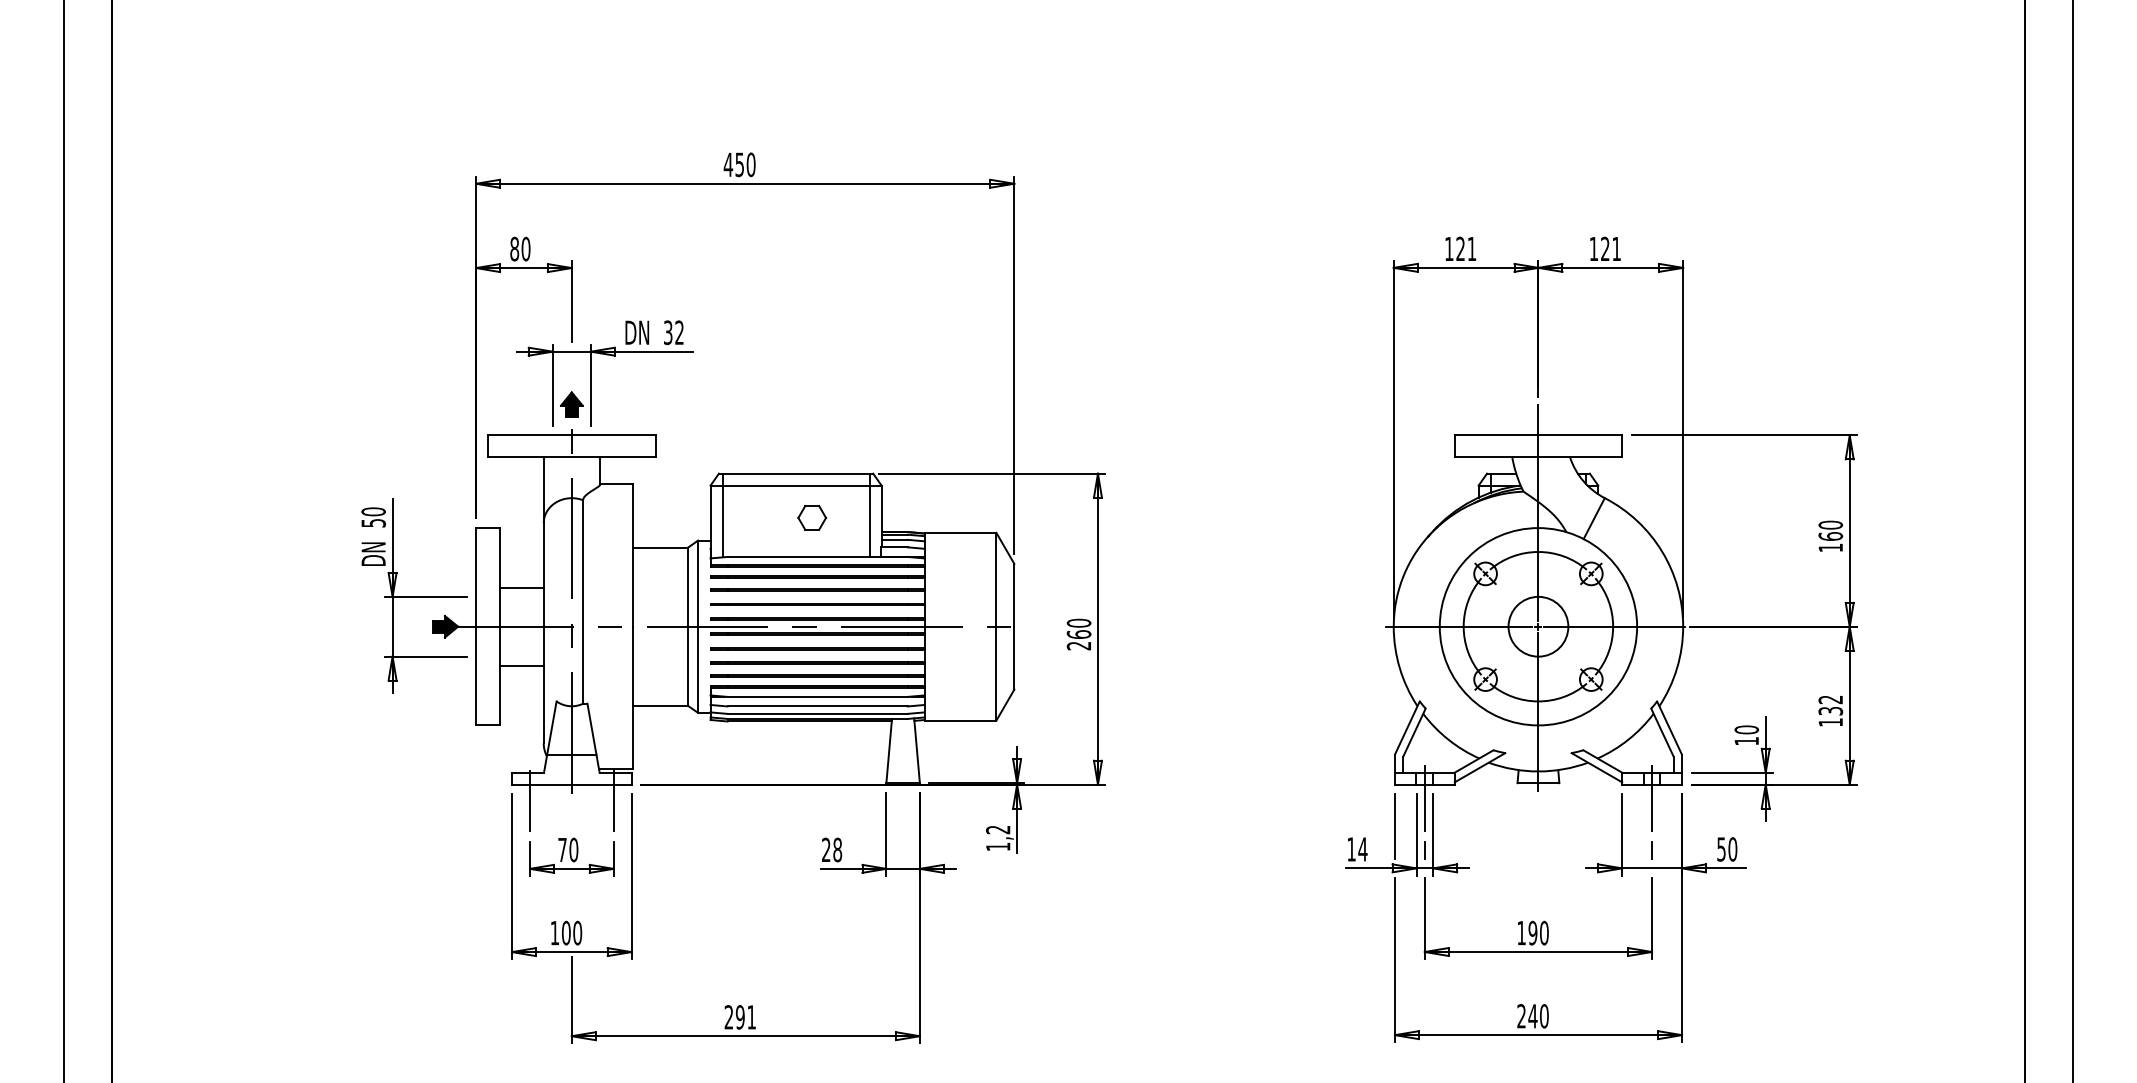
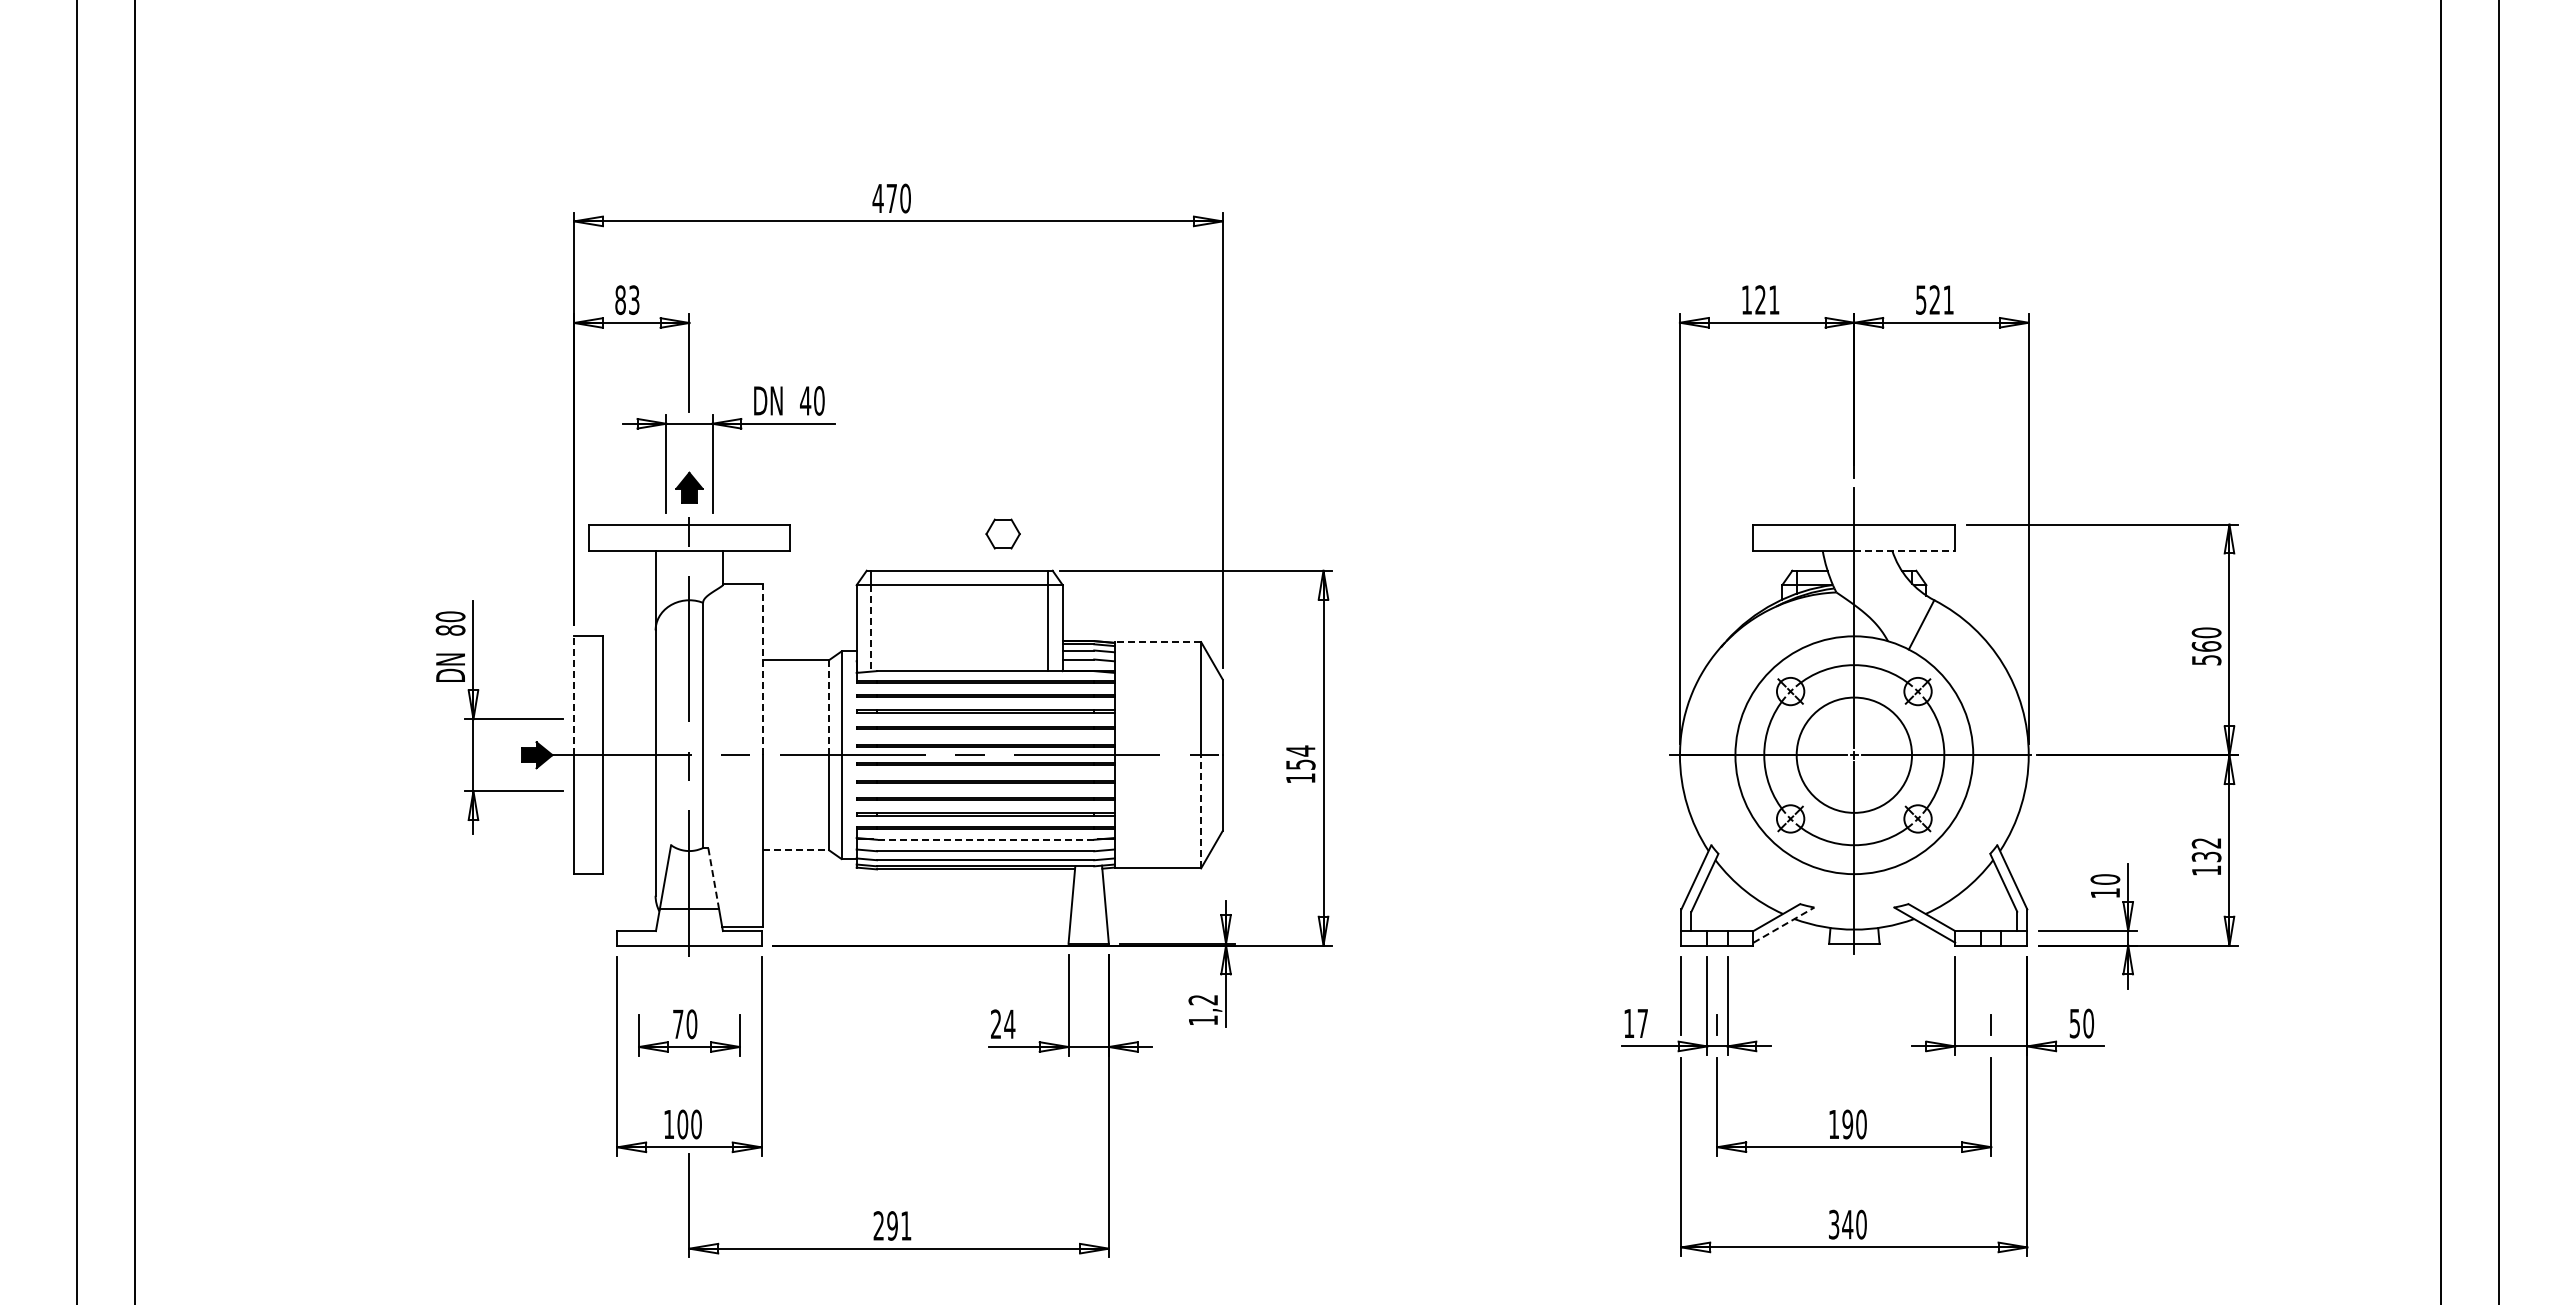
text: (739, 164) -> (891, 198), 450 -> 470
text: (526, 248) -> (634, 299), 80 -> 83
text: (1594, 248) -> (1921, 299), 121 -> 521
text: (673, 332) -> (812, 400), 32 -> 40
line: (1580, 456) -> (1905, 550), solid -> dashed
part: (811, 517) -> (1002, 533), moved
line: (722, 521) -> (871, 628), solid -> dashed
text: (373, 523) -> (450, 630), 50 -> 80
line: (960, 533) -> (1157, 642), solid -> dashed
text: (1830, 548) -> (2206, 660), 160 -> 560
line: (632, 555) -> (762, 669), solid -> dashed
line: (476, 577) -> (574, 695), solid -> dashed
line: (521, 587) -> (628, 708), removed
line: (688, 587) -> (829, 707), solid -> dashed
circle: (1538, 626) -> (1854, 755), size x1.6
text: (1078, 634) -> (1300, 764), 260 -> 154
line: (521, 665) -> (628, 802), removed
line: (996, 673) -> (1201, 811), solid -> dashed
line: (817, 696) -> (985, 839), solid -> dashed
line: (660, 705) -> (796, 850), solid -> dashed
line: (591, 729) -> (713, 878), solid -> dashed
line: (1480, 767) -> (1784, 924), solid -> dashed
line: (1424, 798) -> (1717, 962), removed
line: (1652, 798) -> (1991, 962), removed
line: (530, 801) -> (639, 965), removed
line: (613, 801) -> (739, 965), removed
text: (1362, 849) -> (1642, 1023), 14 -> 17
text: (837, 850) -> (1009, 1024), 28 -> 24
text: (1521, 1016) -> (1833, 1224), 240 -> 340

